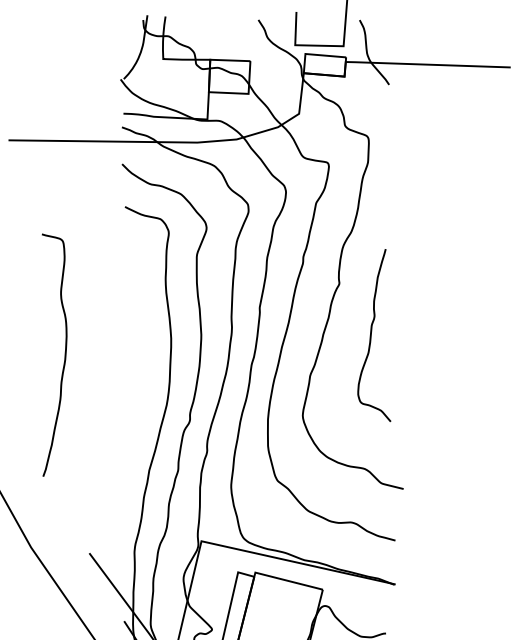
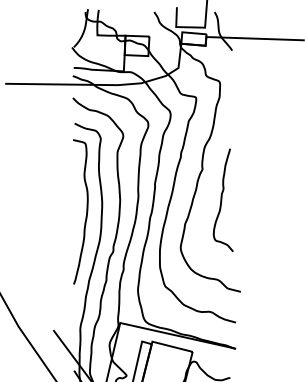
curve: (64, 354) -> (86, 211), moved

